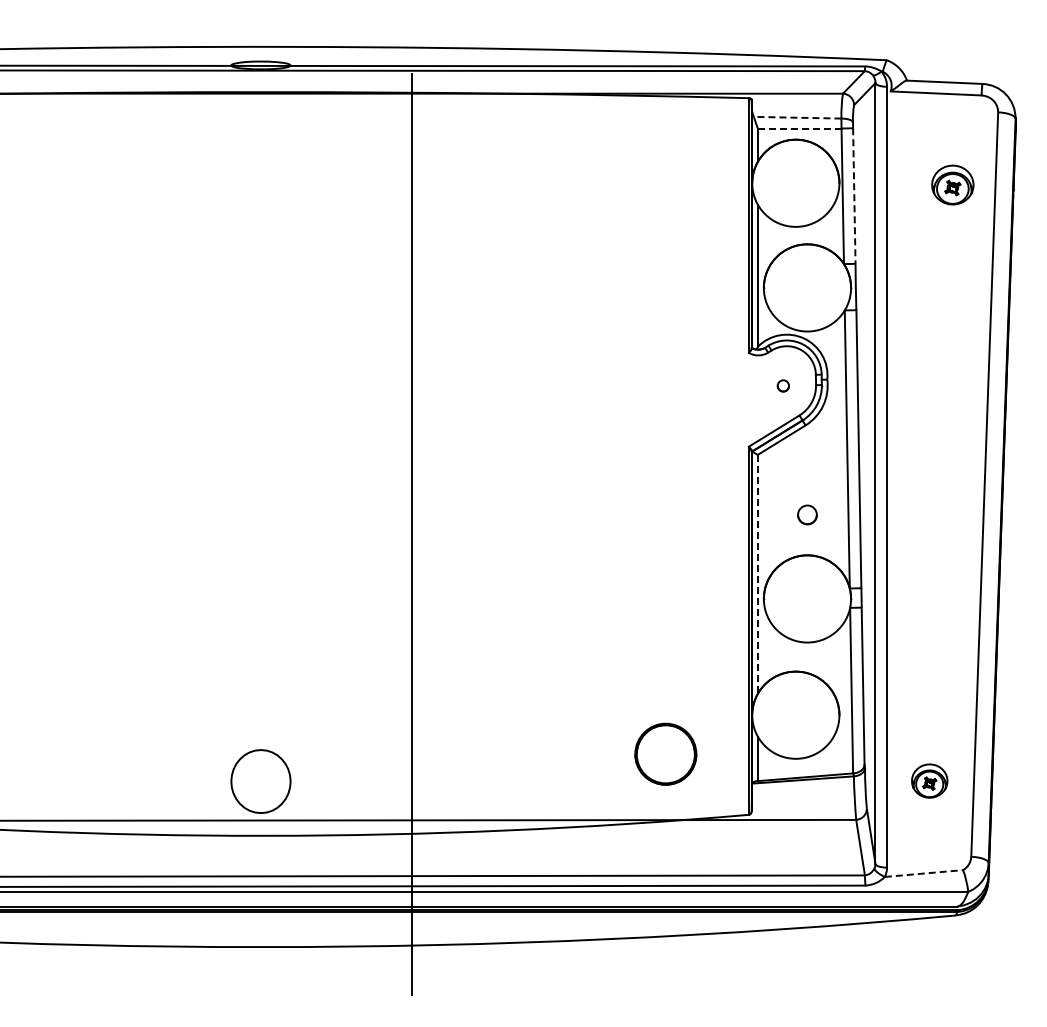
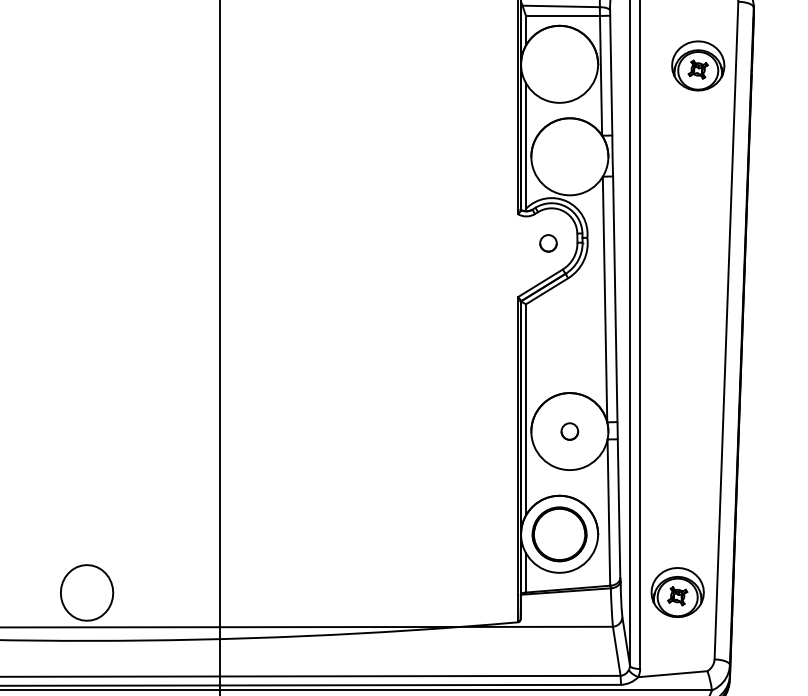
line: (797, 117) -> (561, 6), dashed -> solid
line: (799, 128) -> (562, 15), dashed -> solid
part: (952, 184) -> (698, 65), size x1.43
line: (854, 196) -> (611, 76), dashed -> solid
part: (783, 385) -> (548, 243), size x1.67
part: (807, 514) -> (569, 431), moved
line: (757, 574) -> (525, 409), dashed -> solid
part: (665, 753) -> (559, 533), moved
part: (929, 780) -> (677, 591), size x1.67
line: (924, 873) -> (673, 674), dashed -> solid

